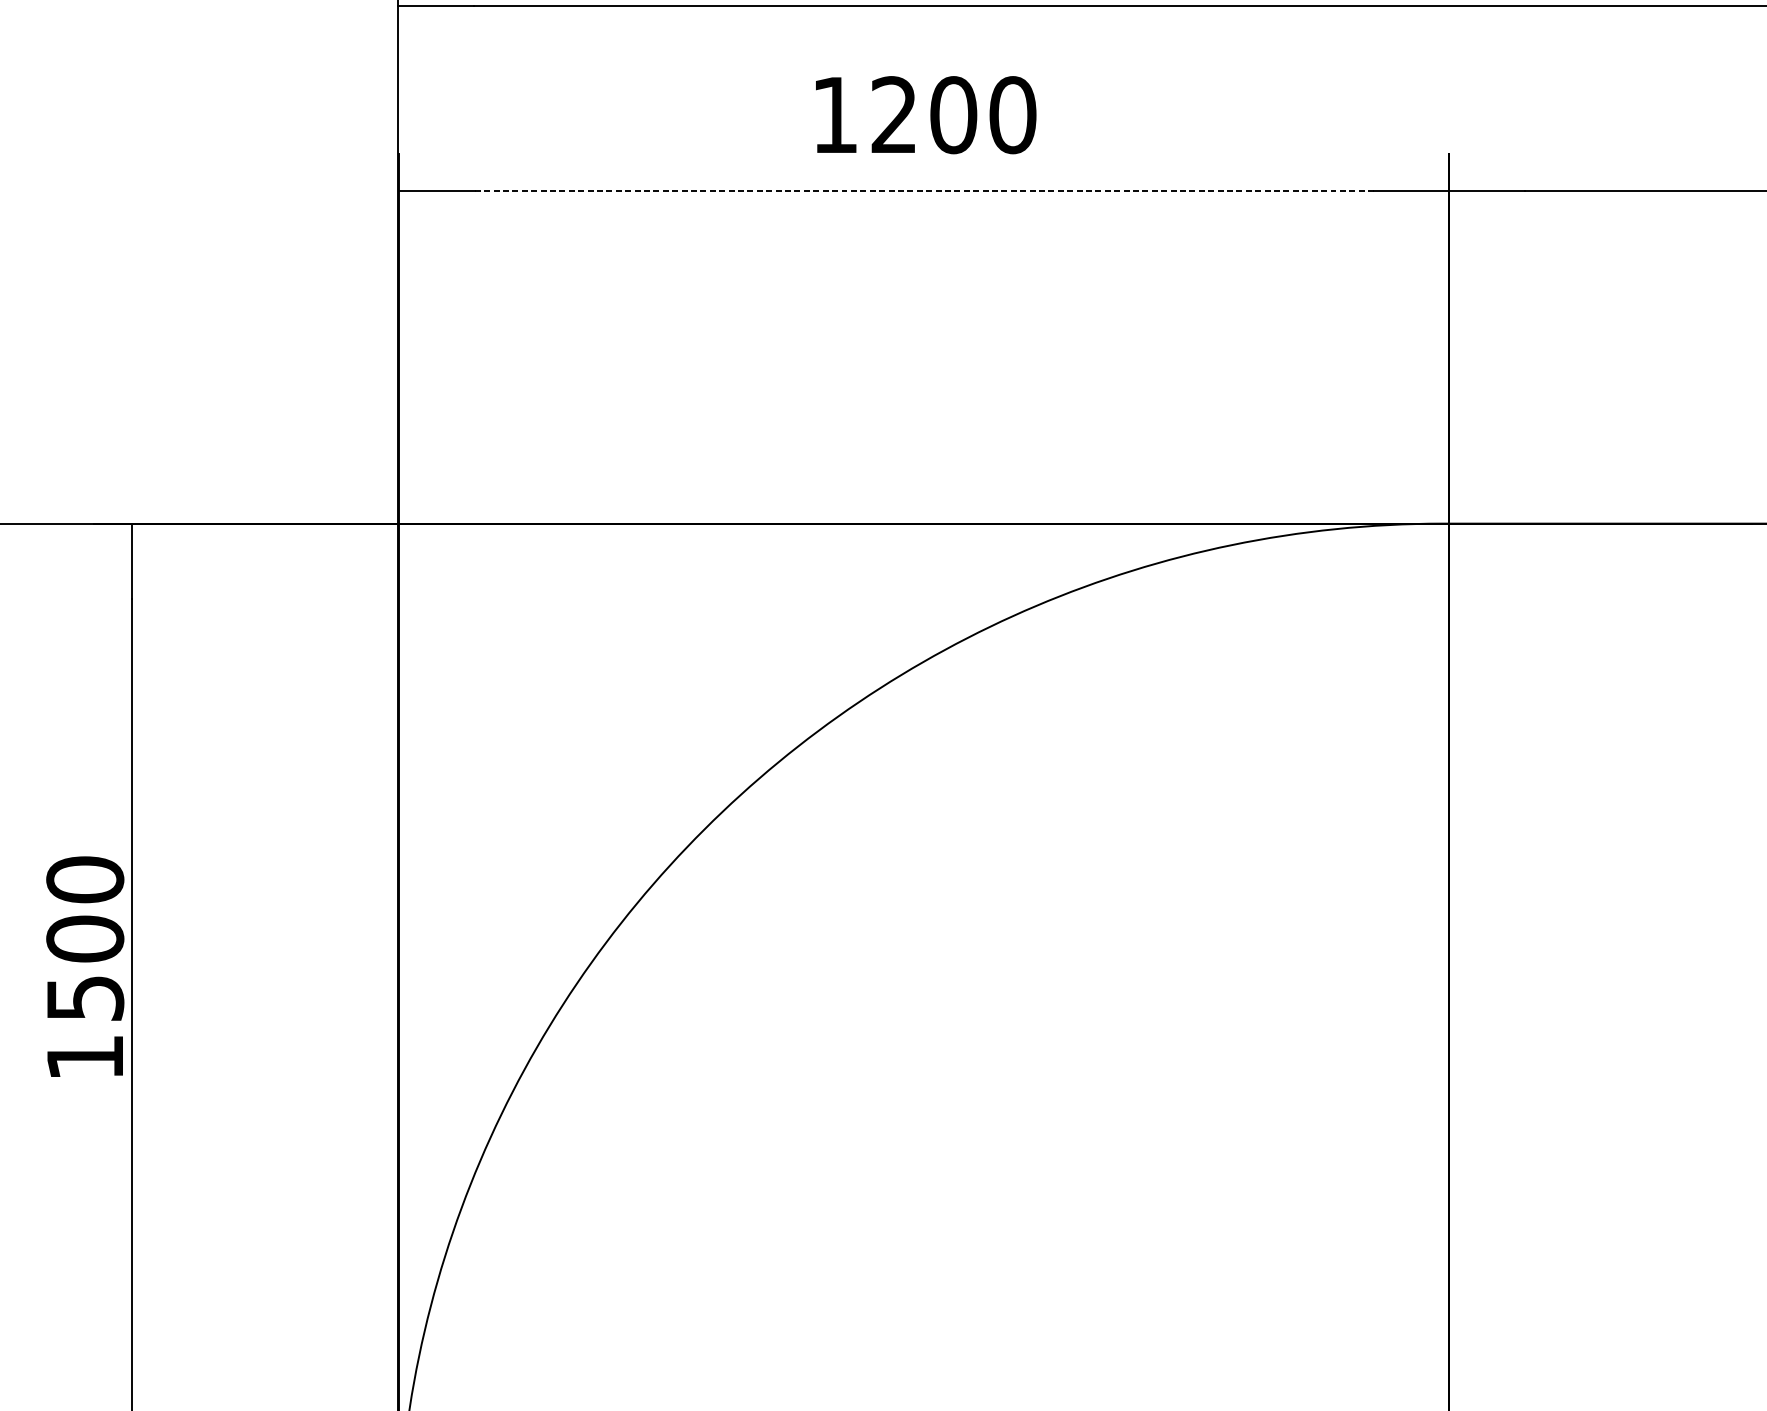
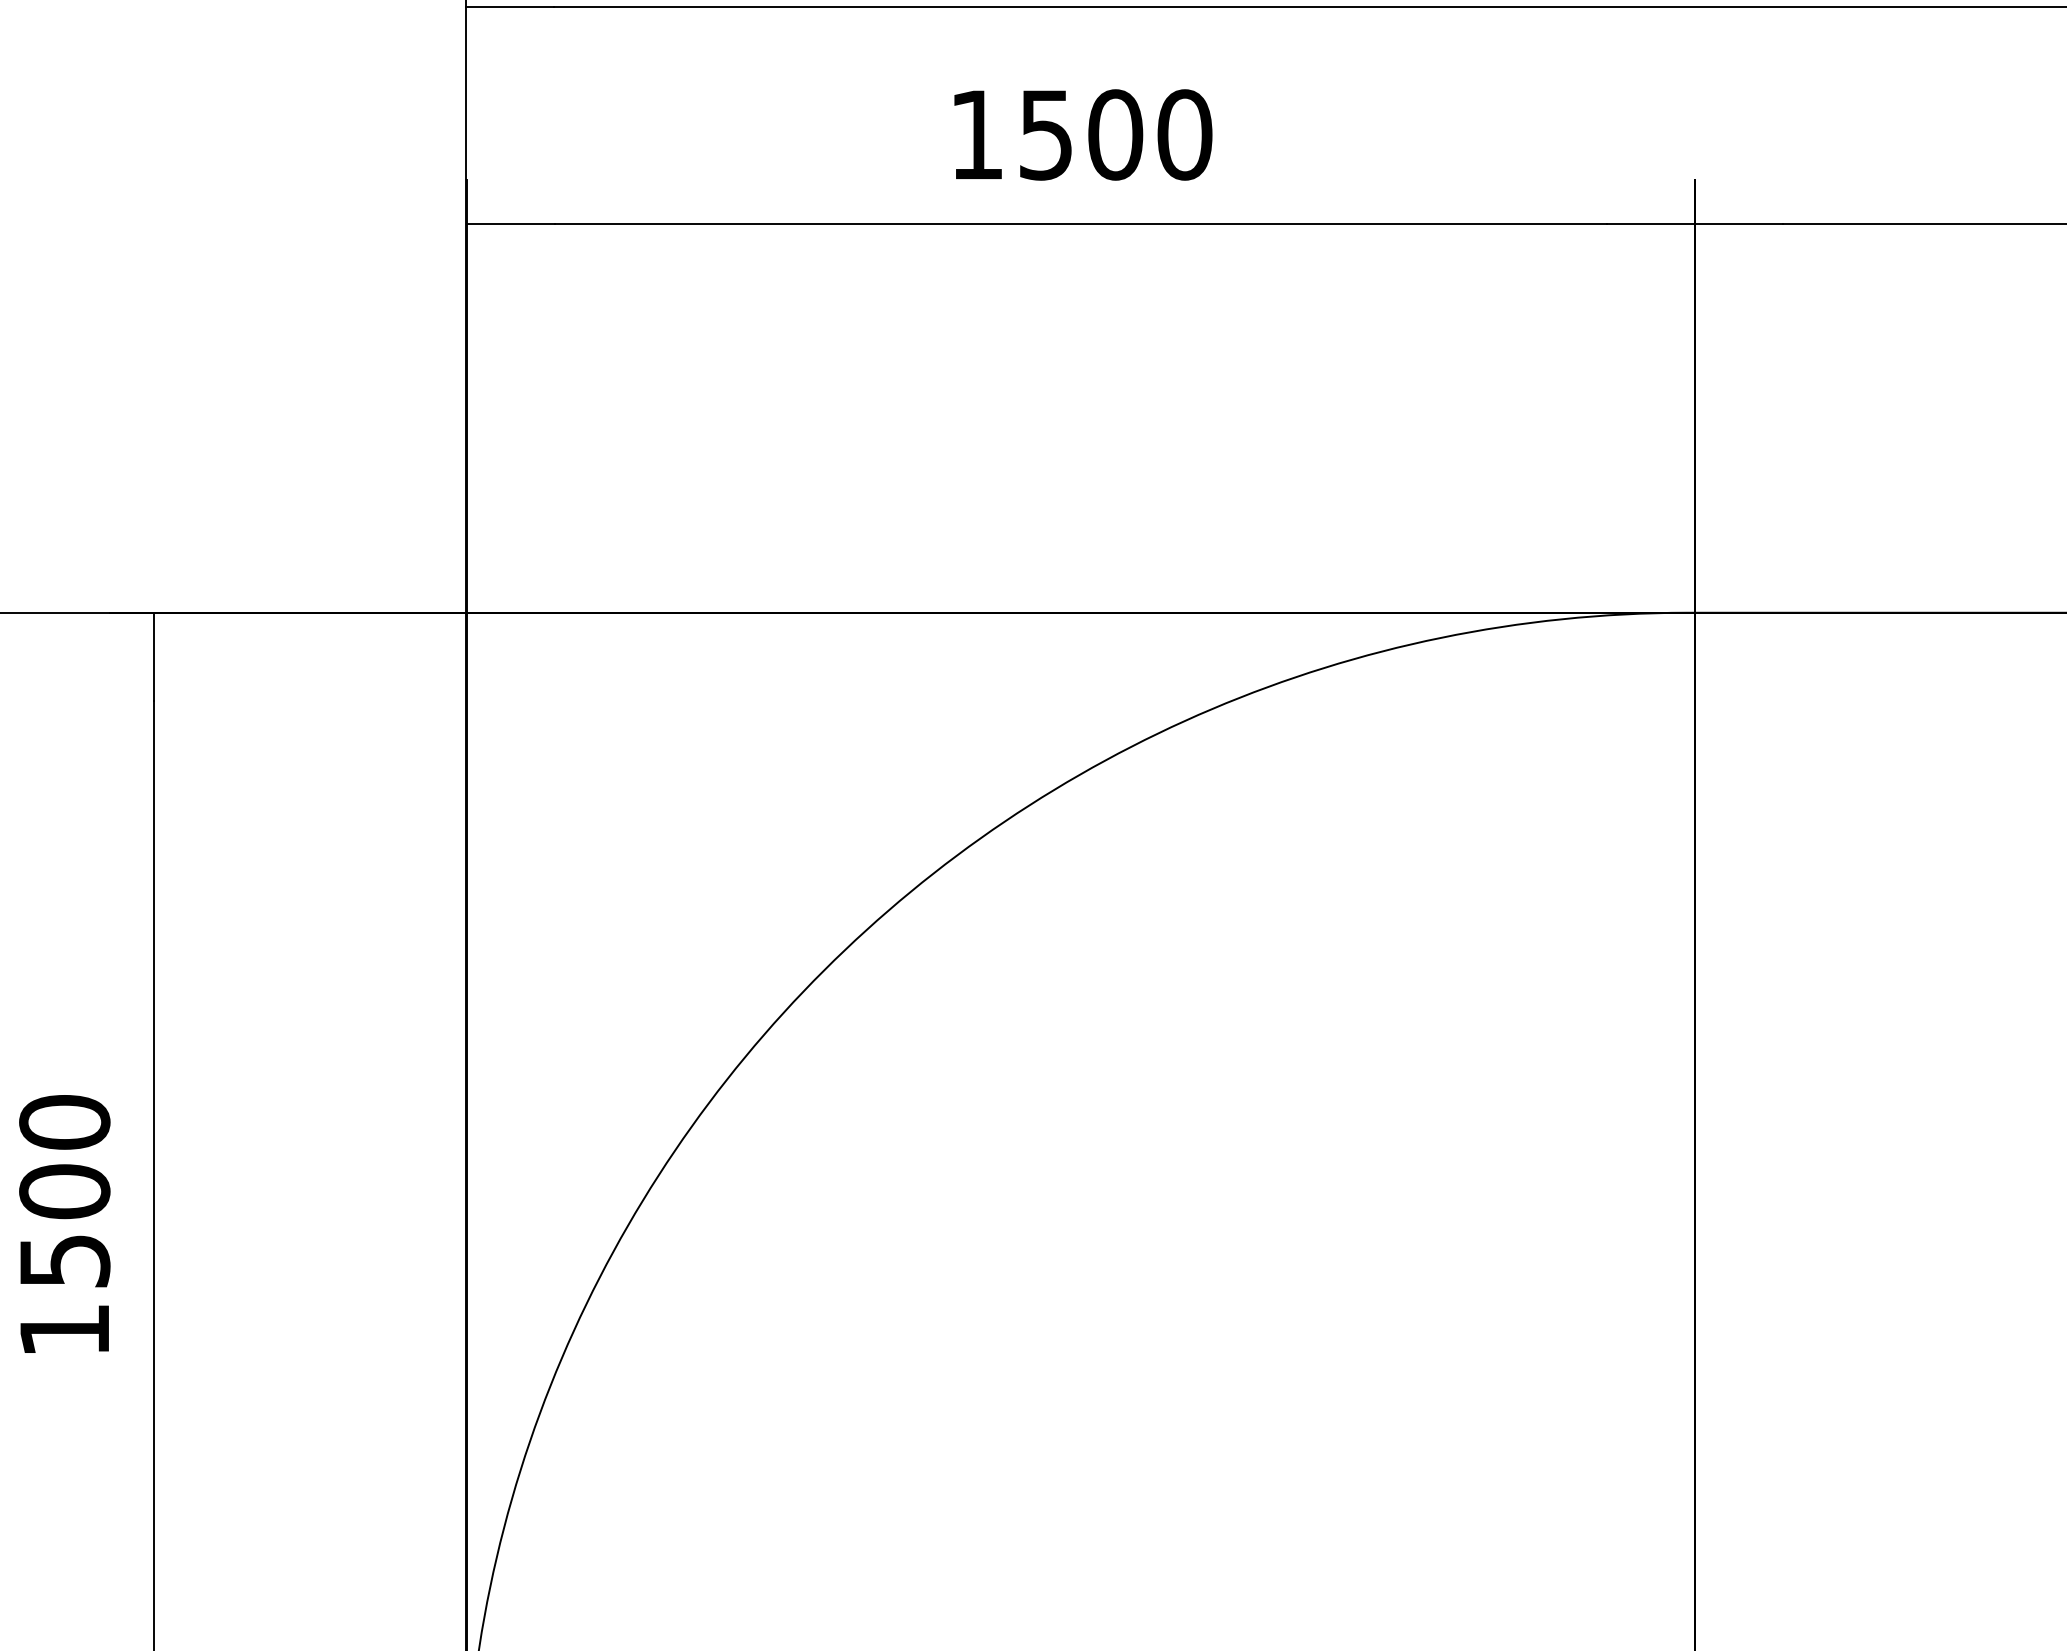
text: (893, 114) -> (1045, 134), 1200 -> 1500
line: (924, 191) -> (1081, 224), dashed -> solid
text: (85, 966) -> (64, 1223), moved

